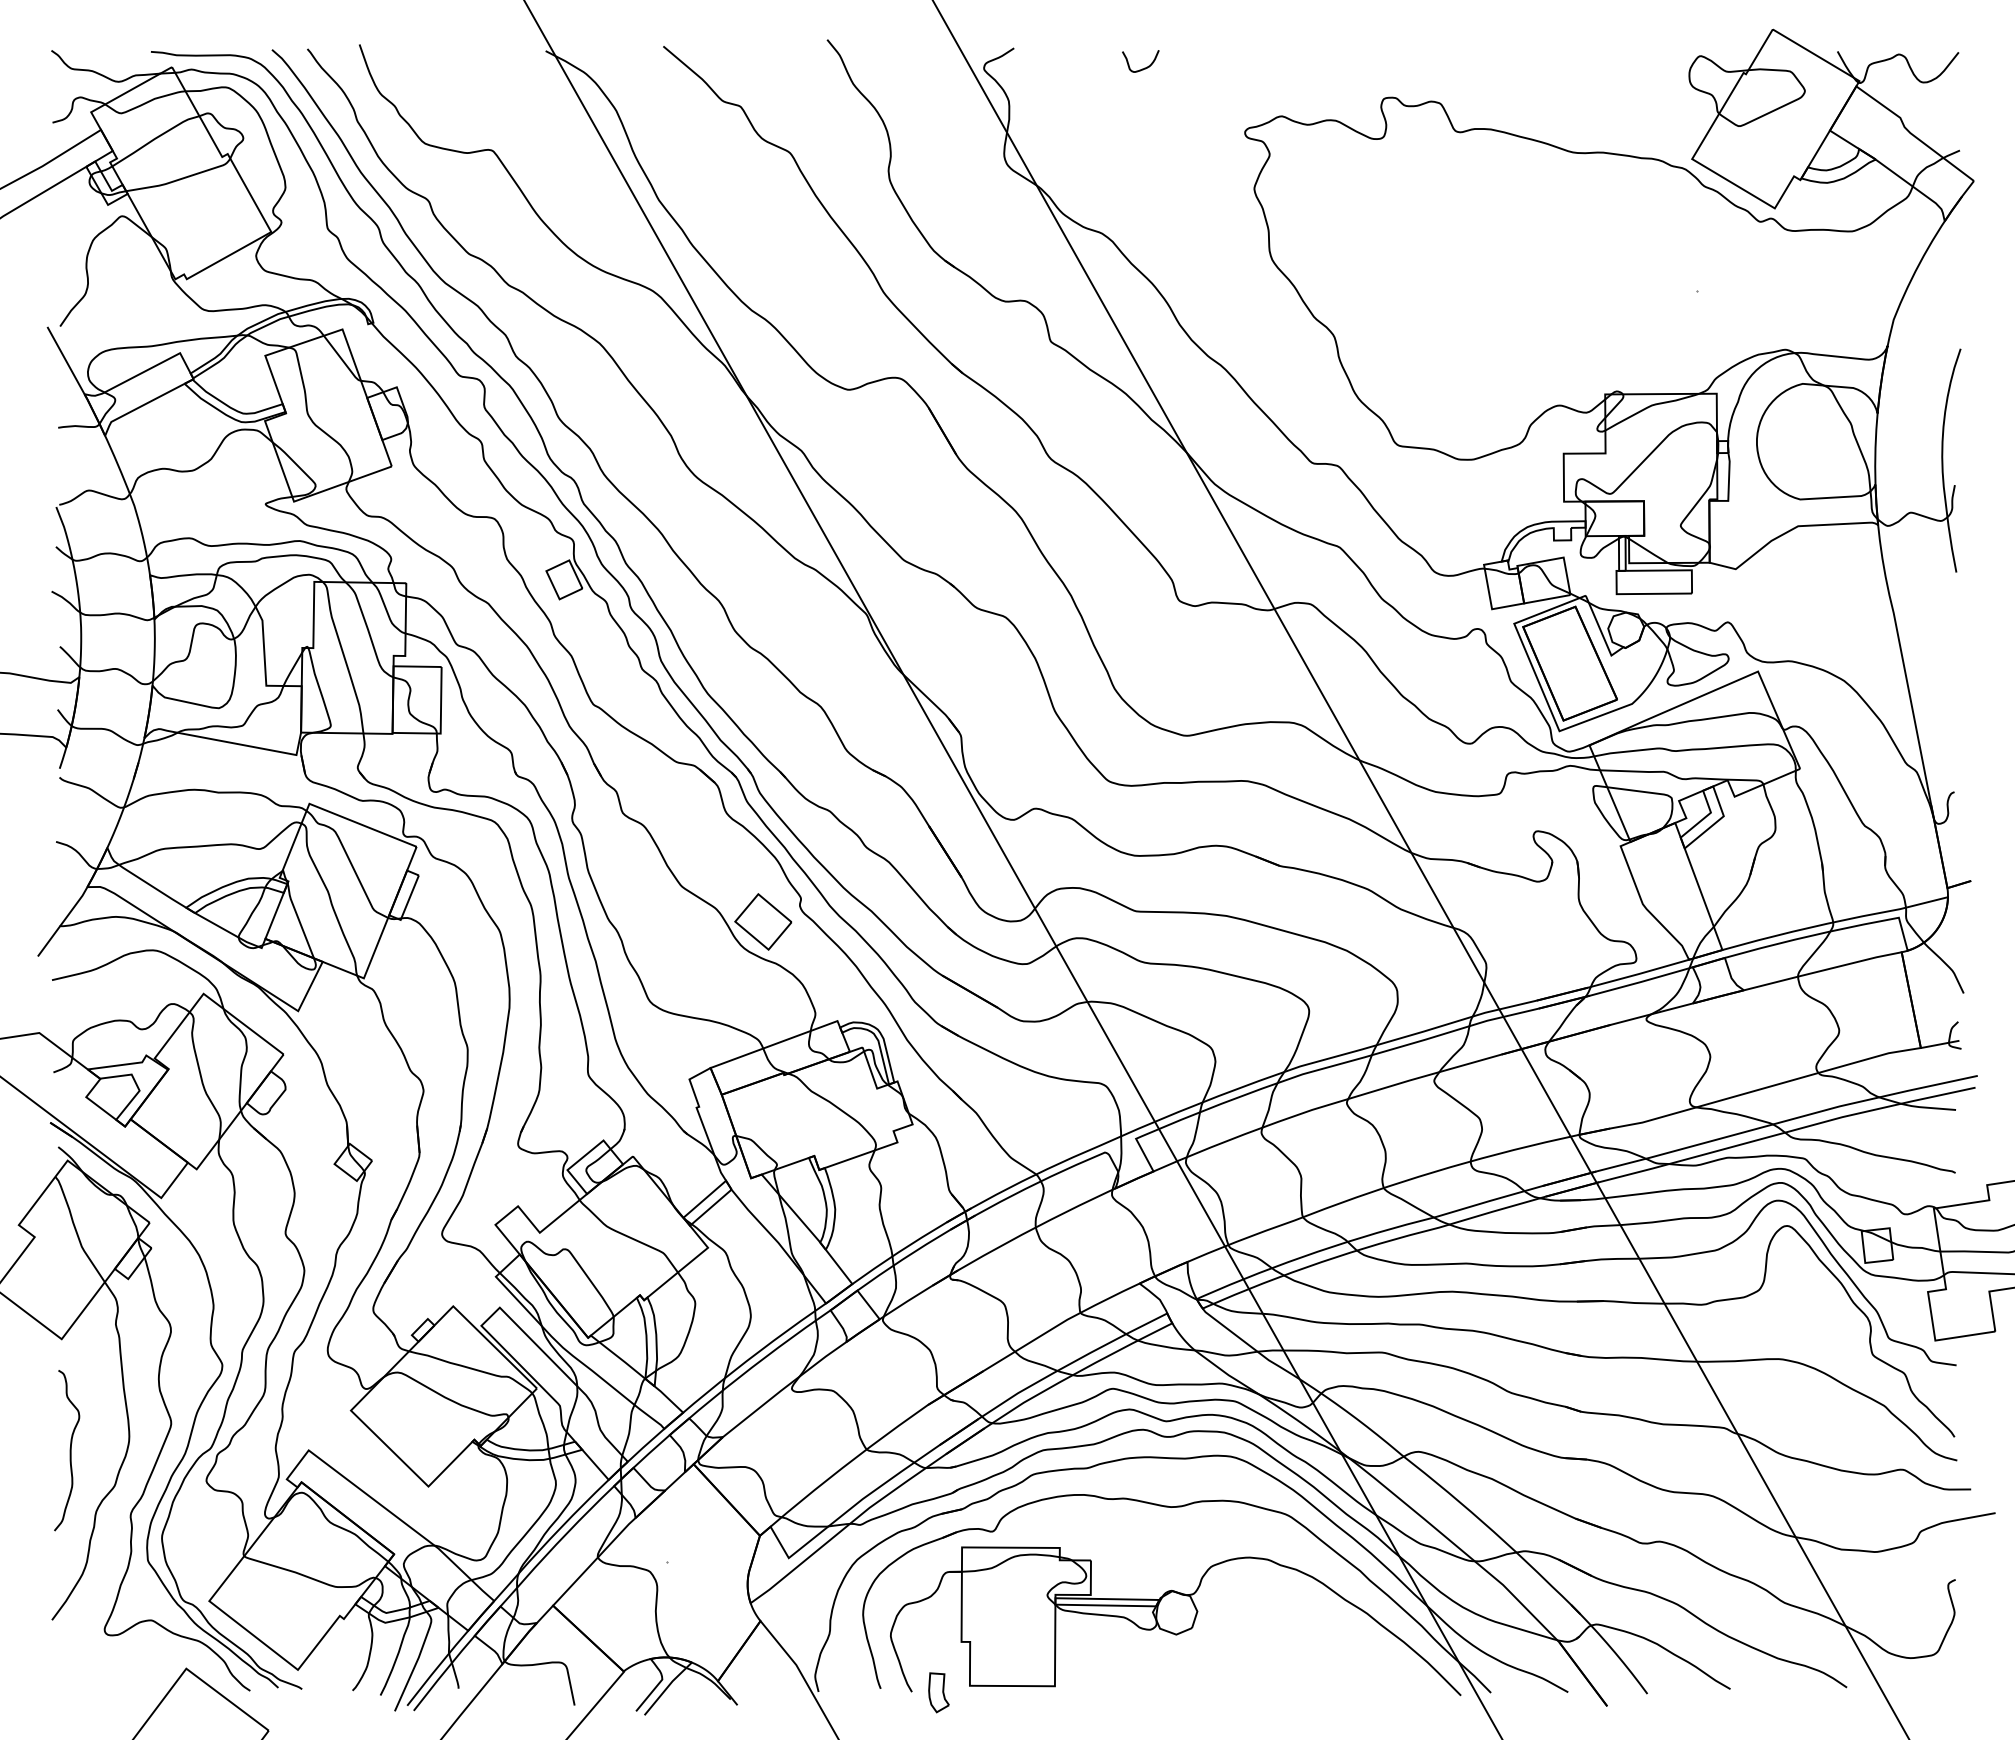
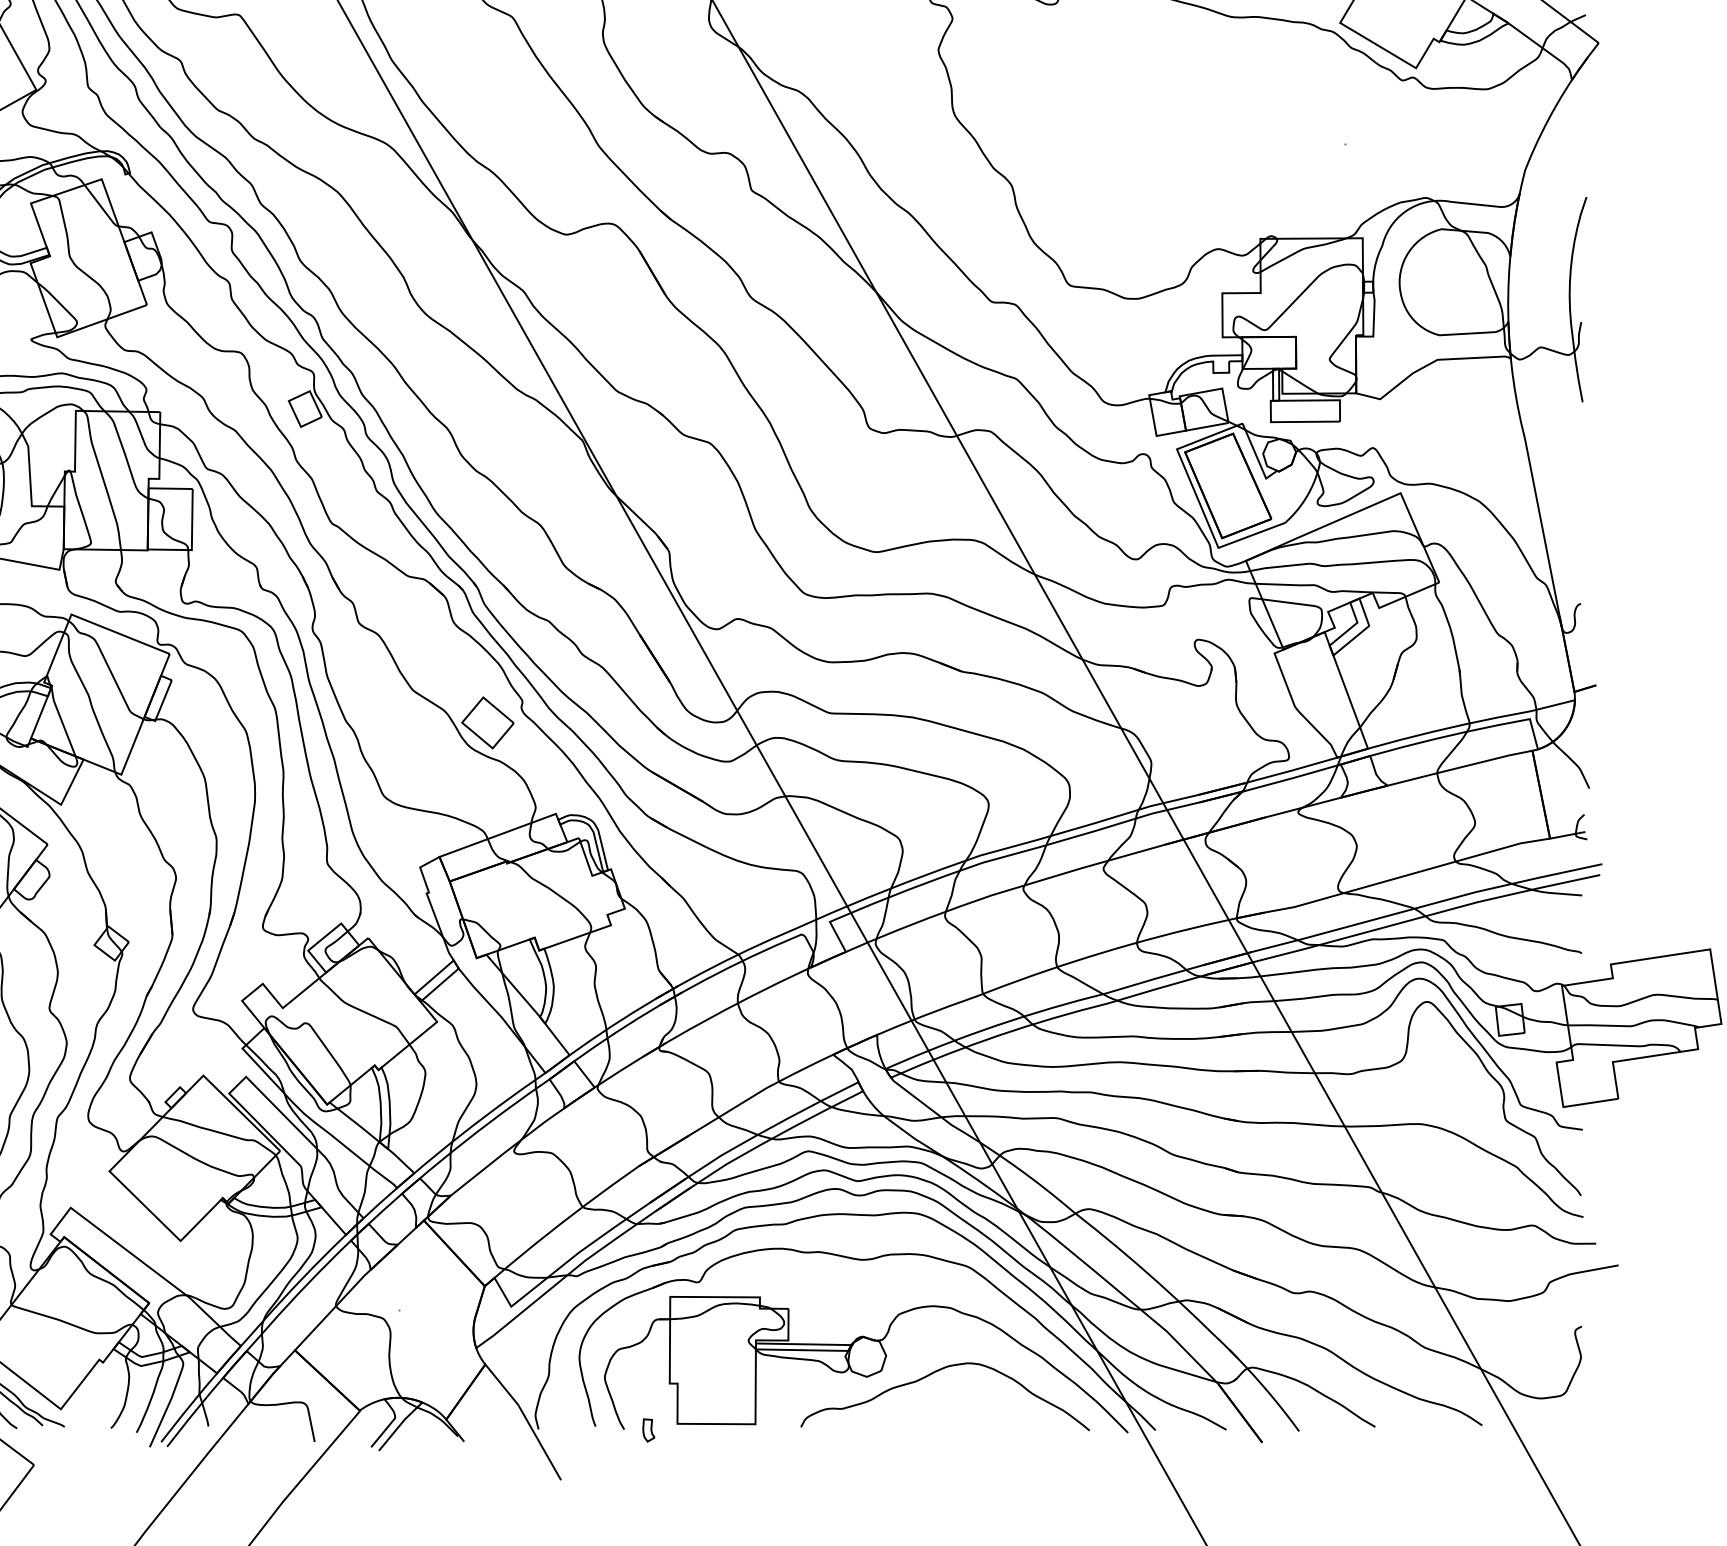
curve: (1248, 1631) -> (933, 1374), added
part: (938, 1693) -> (648, 1430), size x0.62

